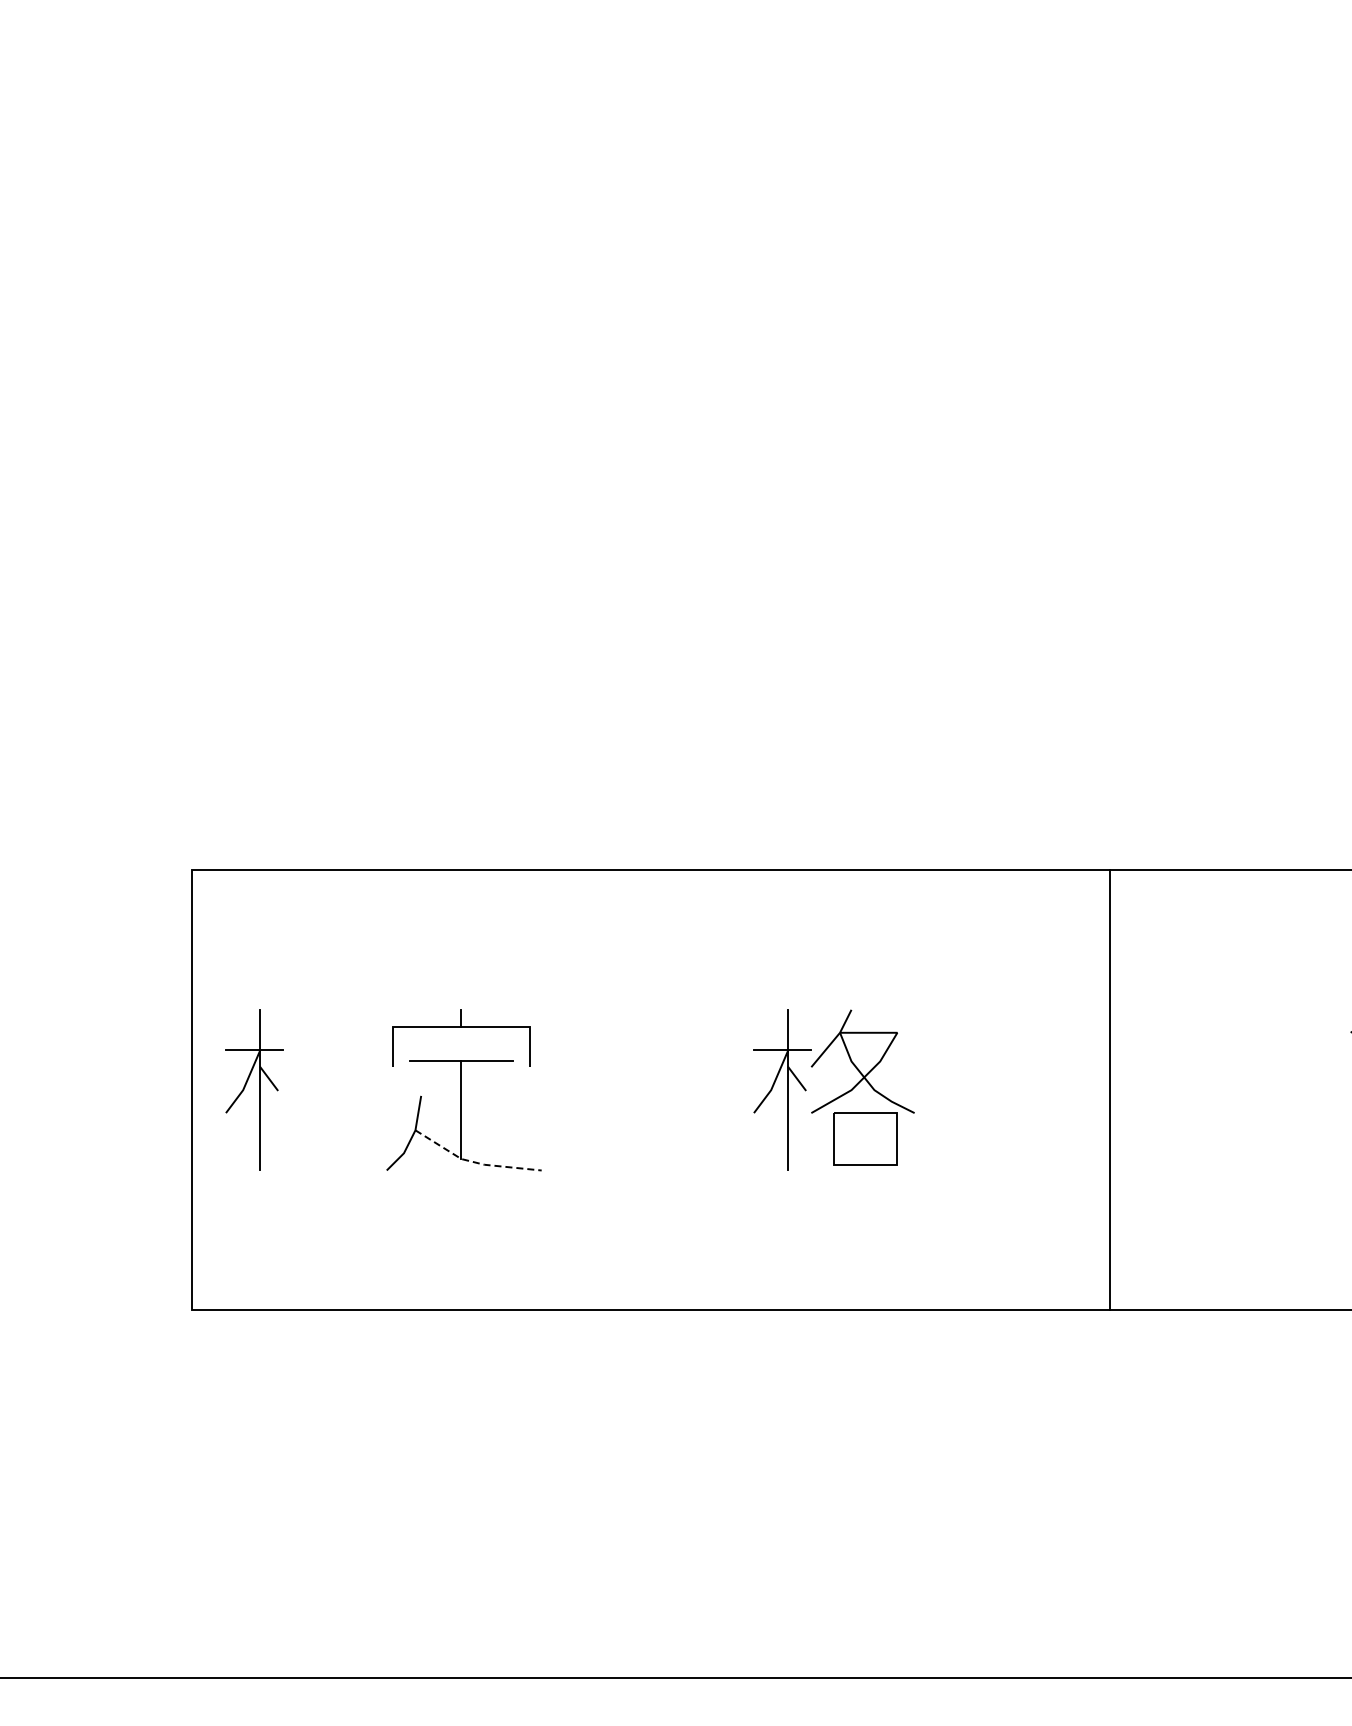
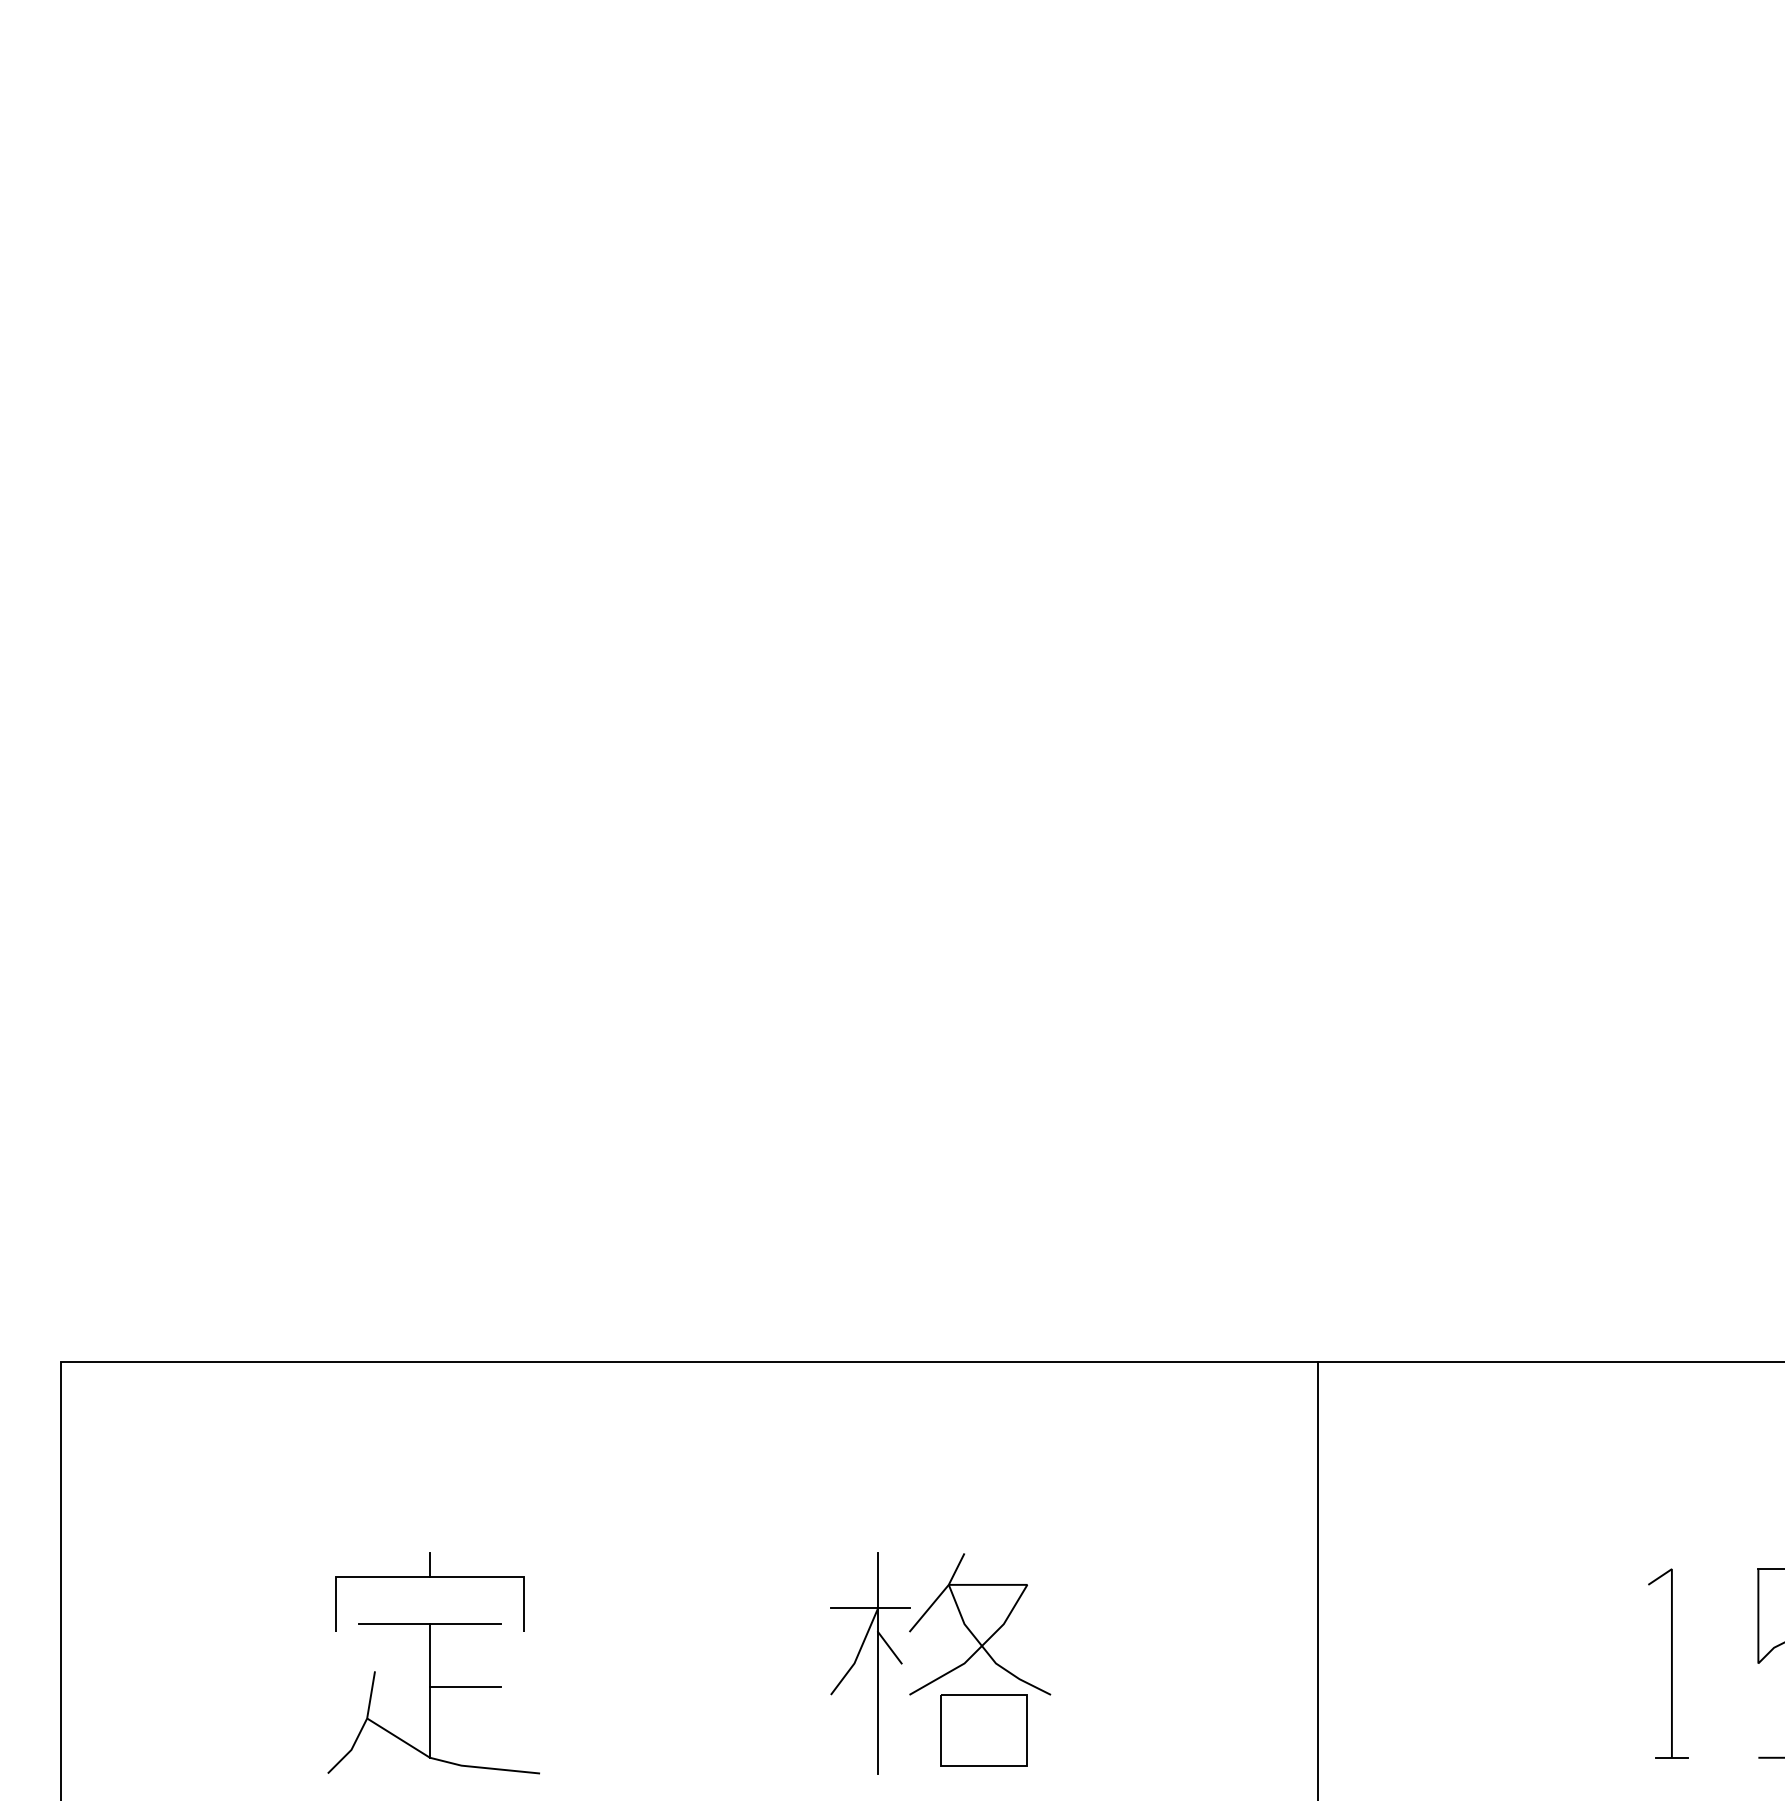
part: (254, 1089) -> (146, 1662), removed
line: (487, 1107) -> (465, 1687), added
line: (474, 1162) -> (448, 1762), dashed -> solid

